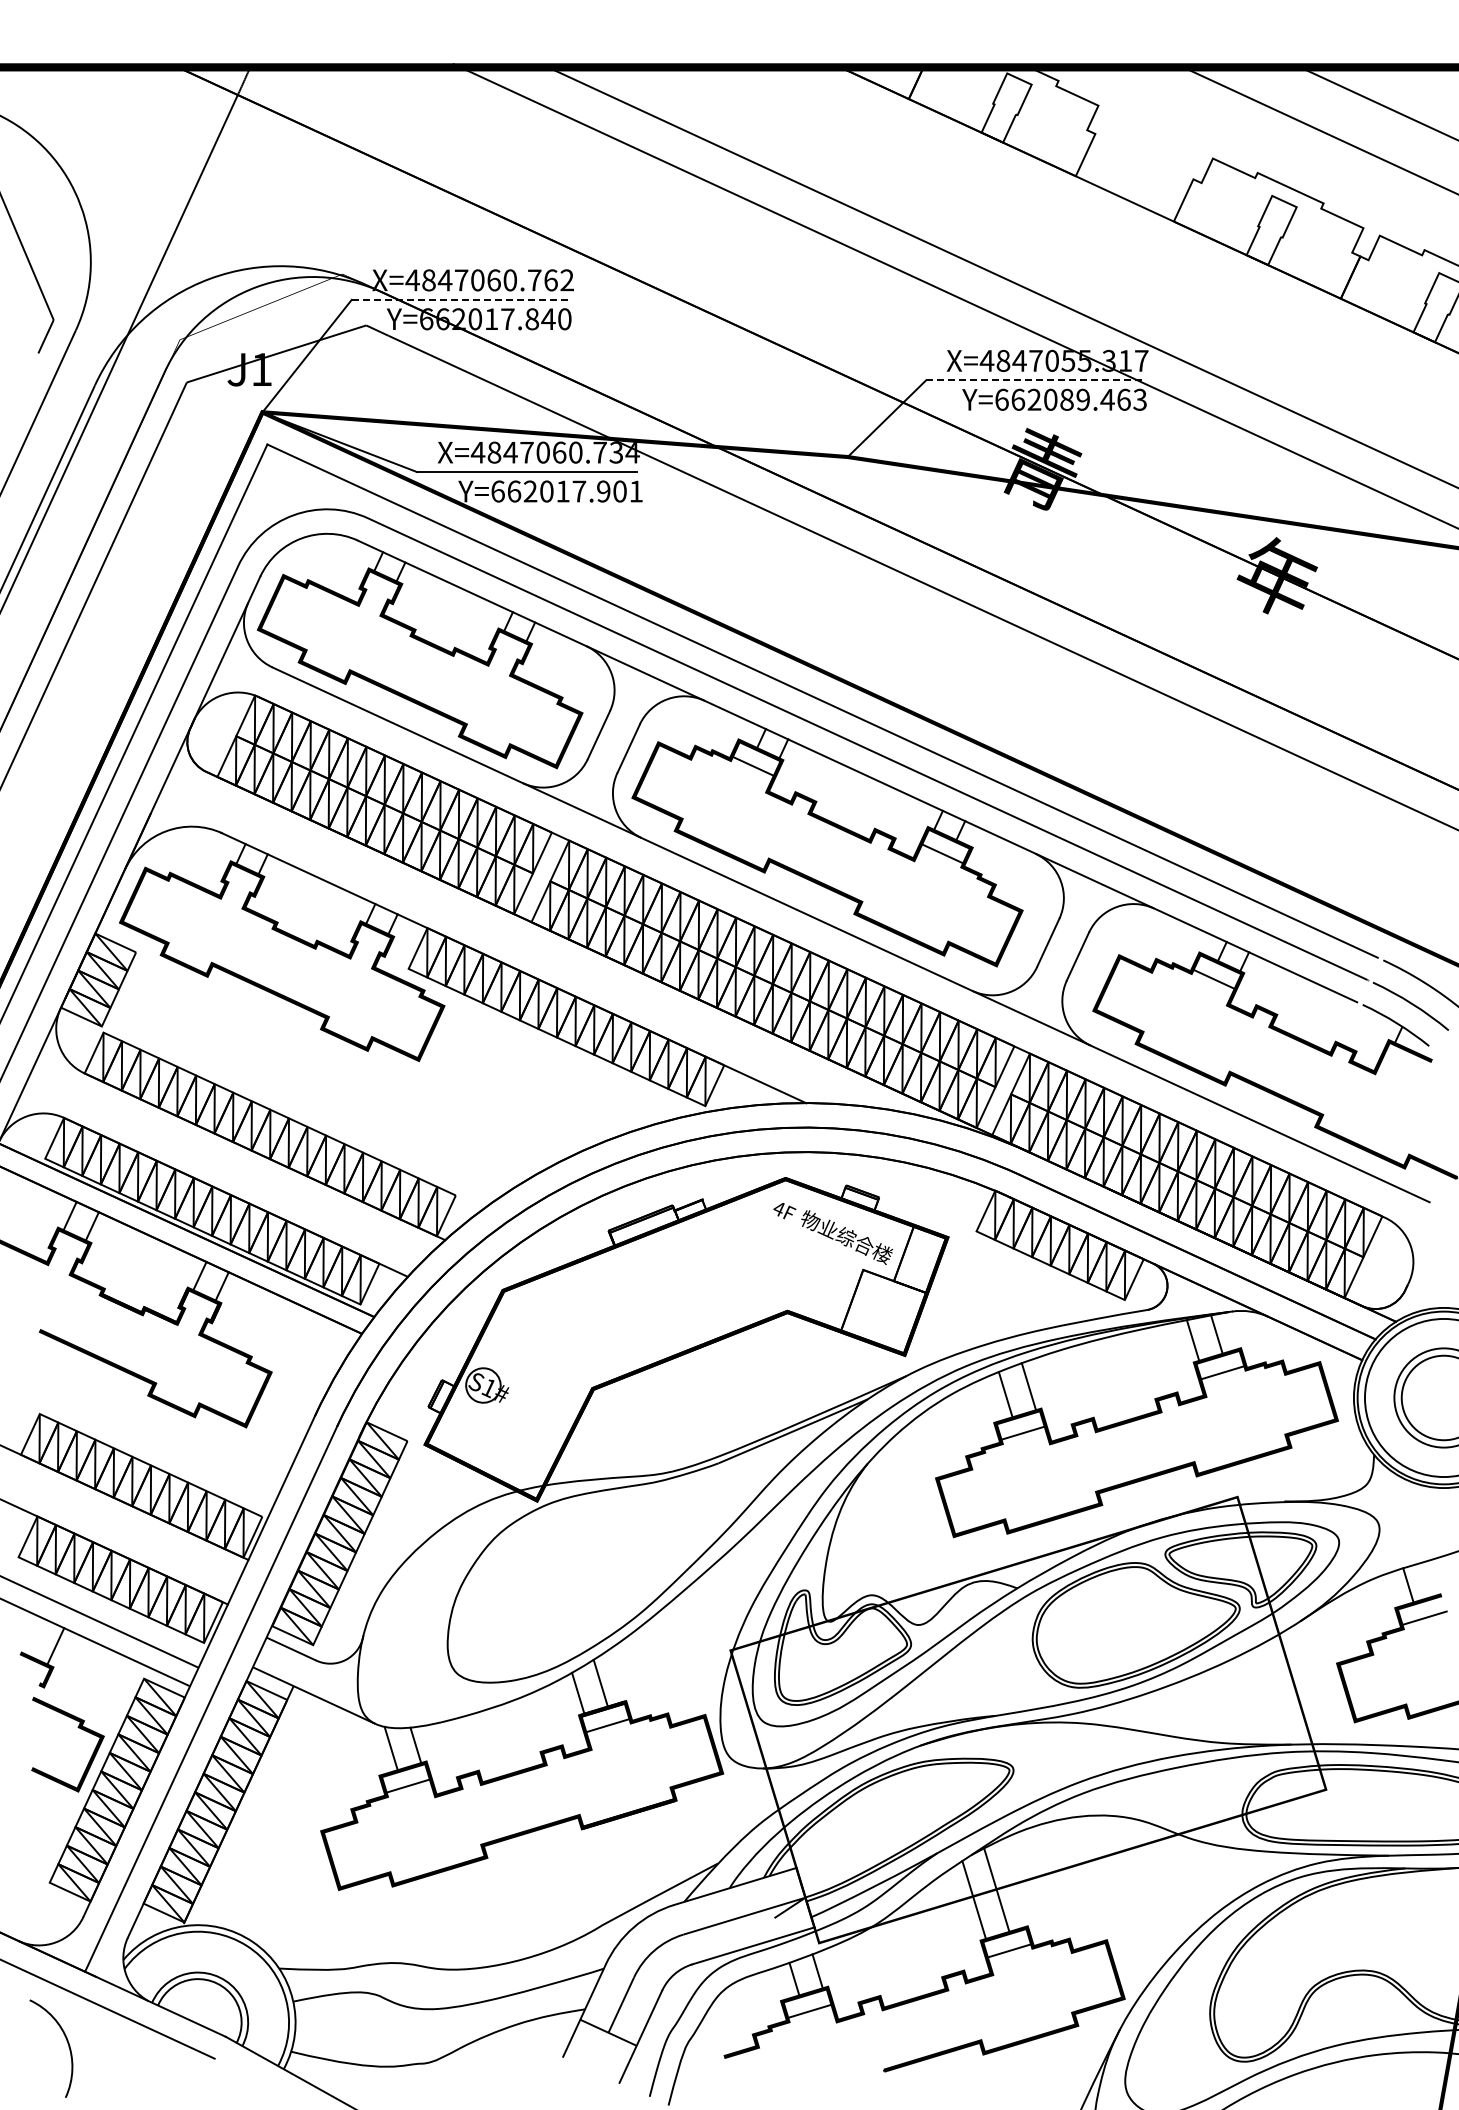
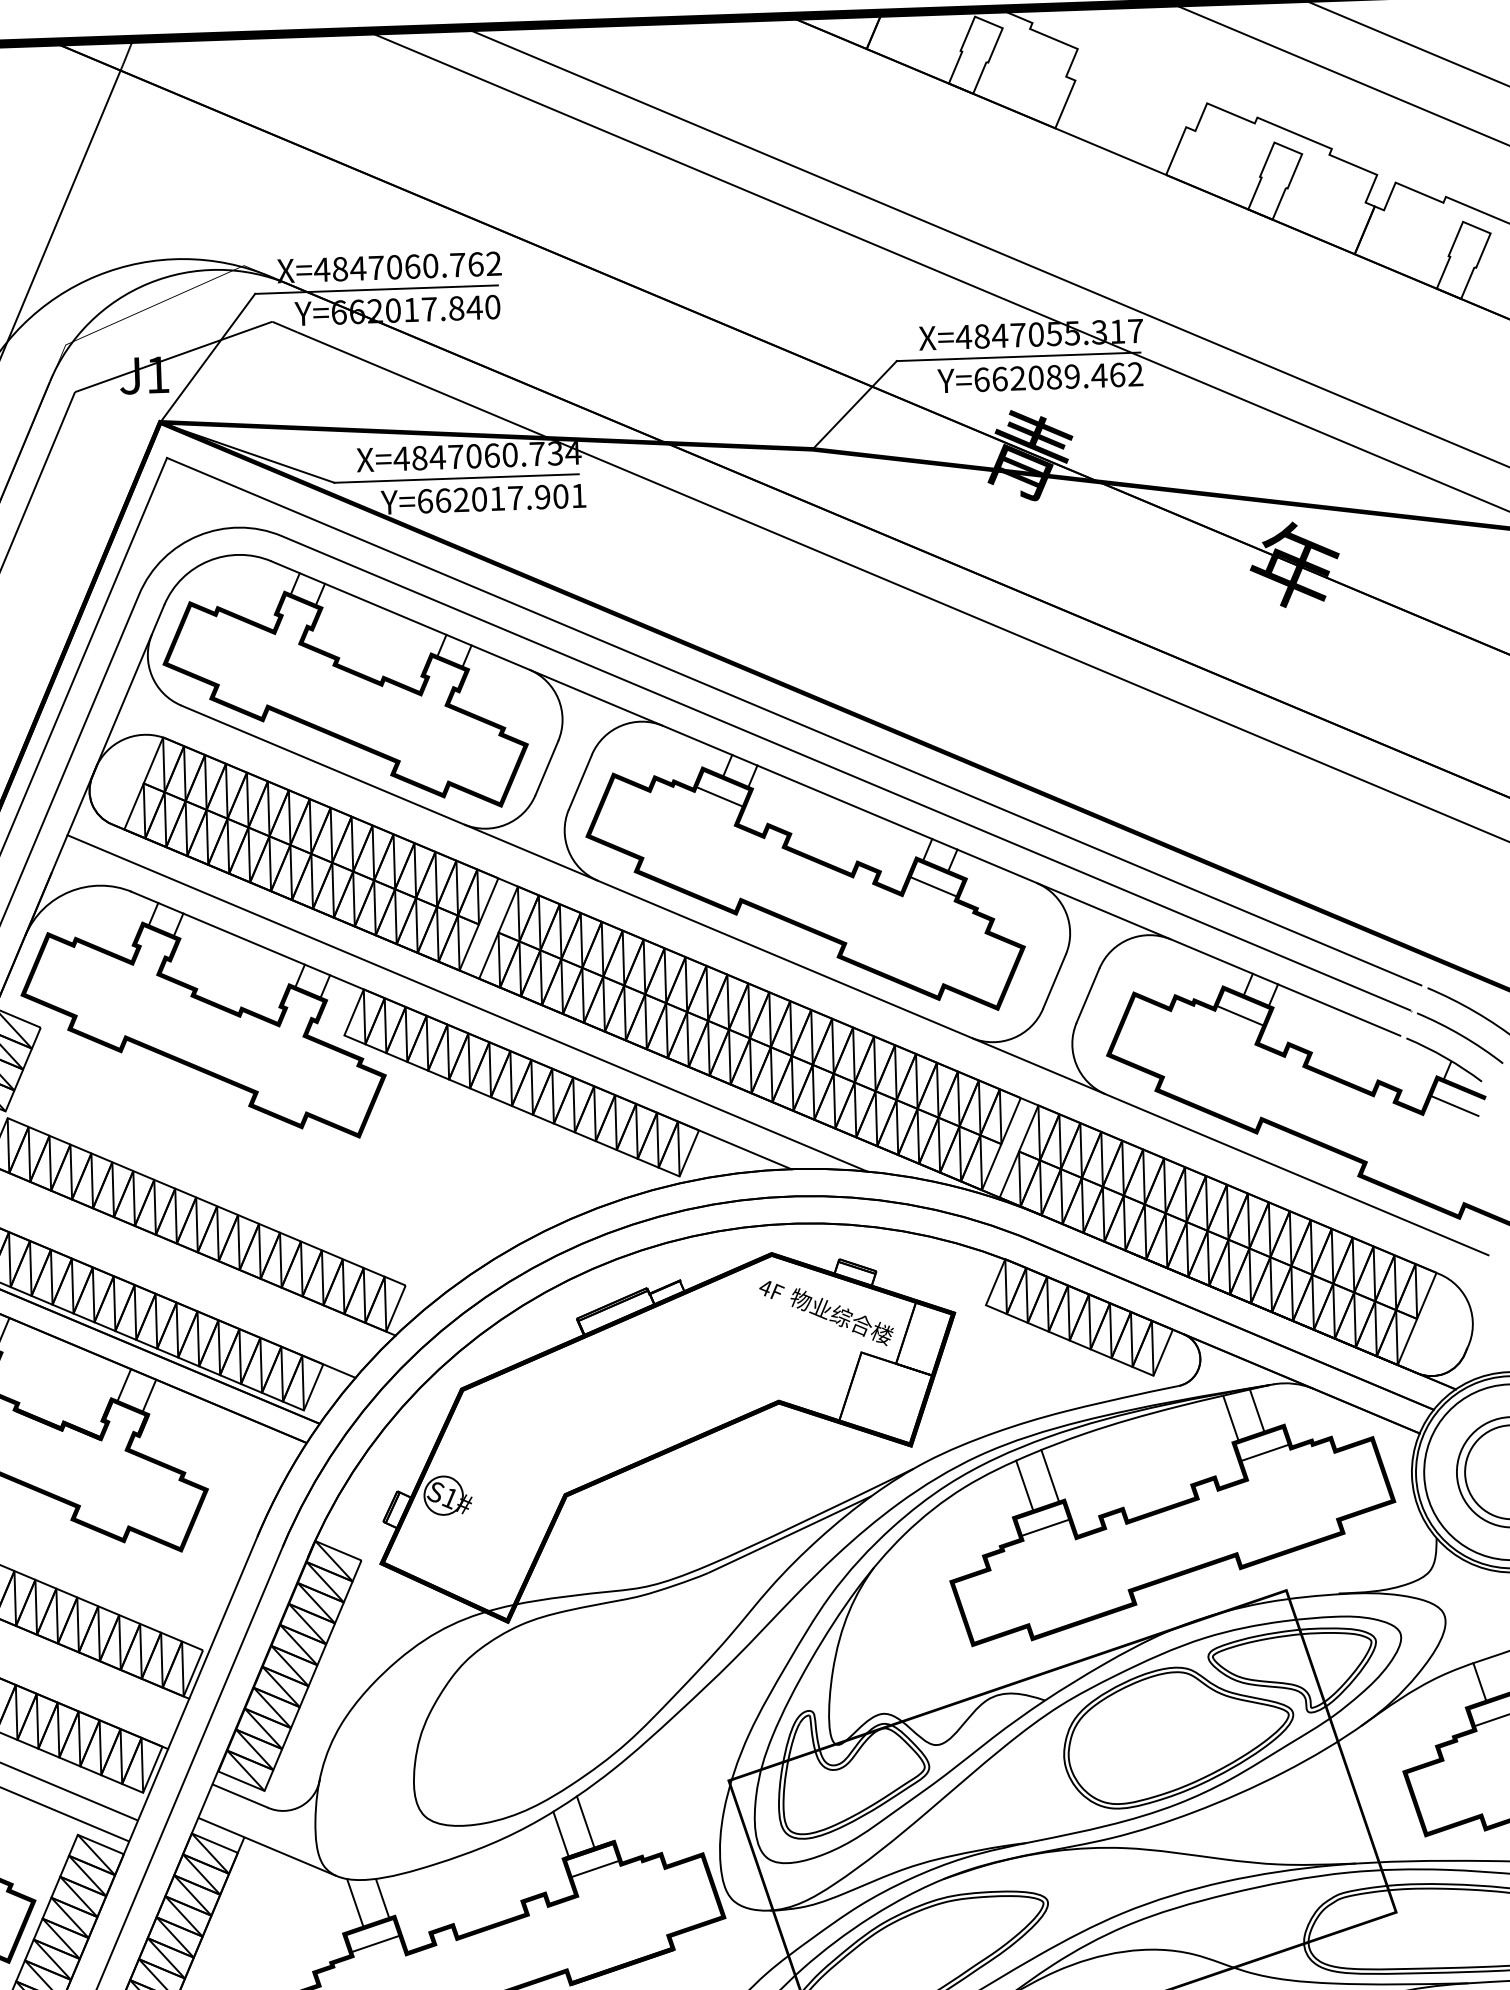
line: (461, 299) -> (377, 289), dashed -> solid
line: (1035, 380) -> (1018, 356), dashed -> solid
text: (1139, 399) -> (1134, 374), Y=662089.463 -> Y=662089.462
line: (520, 943) -> (467, 1002), added
line: (1403, 1066) -> (1454, 1105), added

